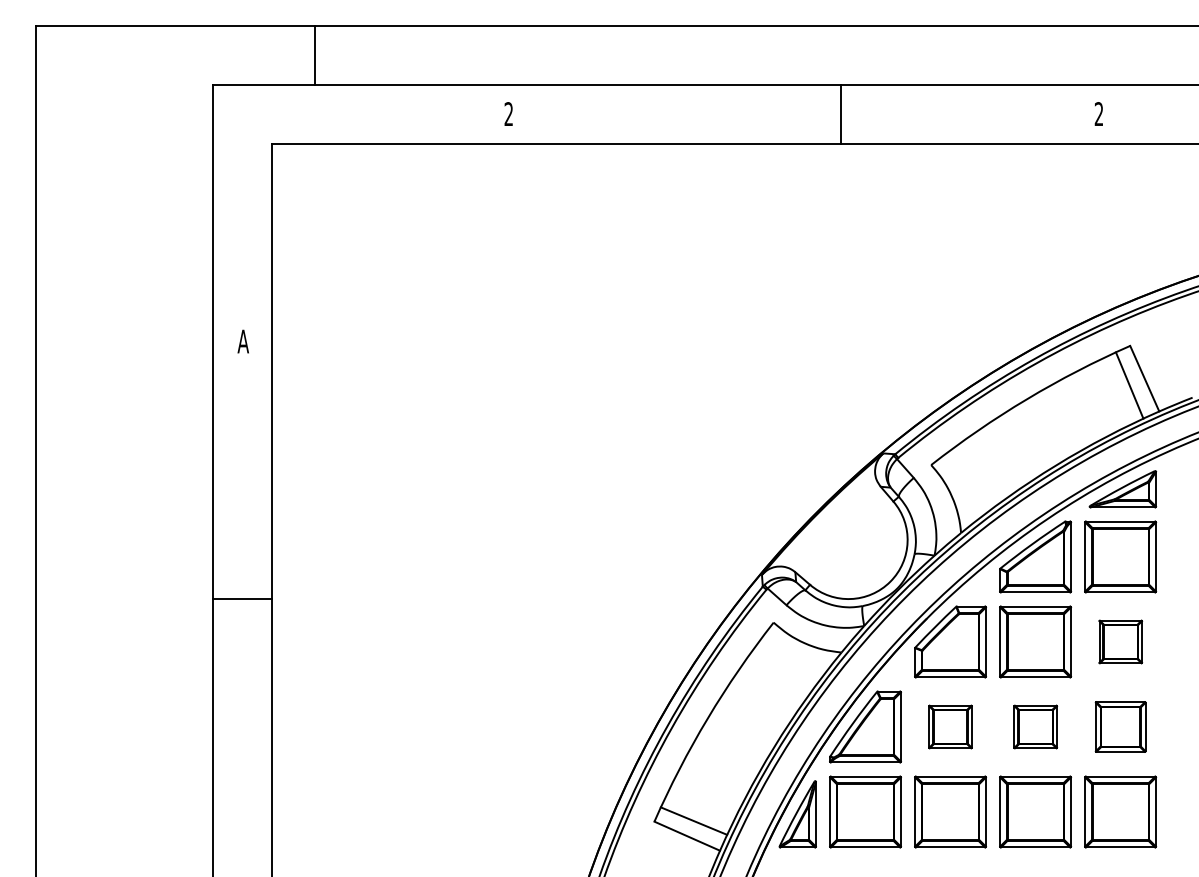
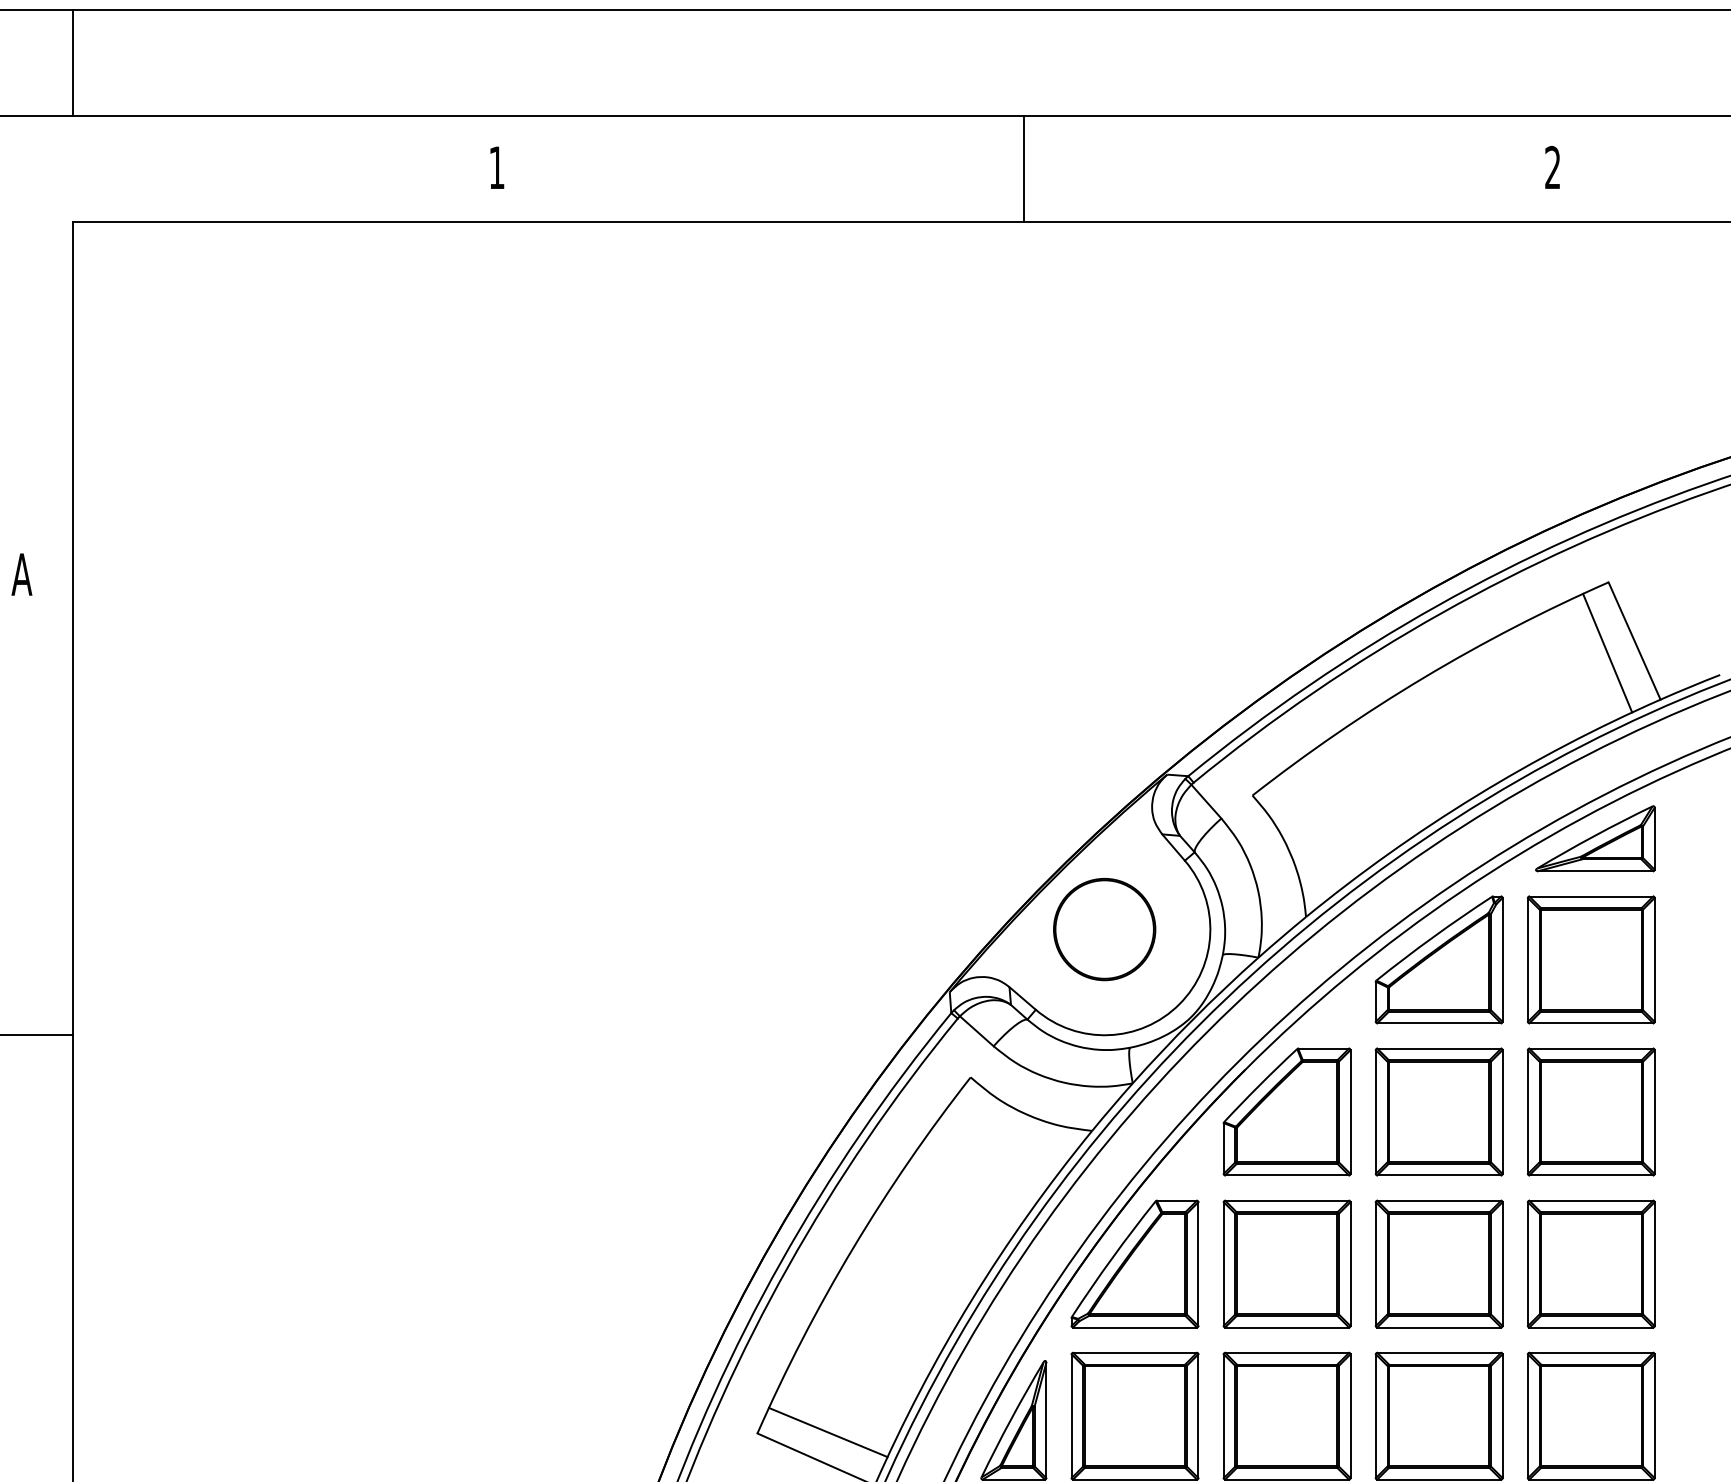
line: (315, 55) -> (74, 62), moved
text: (508, 113) -> (496, 166), 2 -> 1
line: (840, 114) -> (1024, 168), moved
part: (848, 539) -> (1104, 928), added
part: (1120, 641) -> (1591, 1111), size x1.67
part: (950, 726) -> (1287, 1263), size x1.67
part: (1035, 726) -> (1439, 1263), size x1.67
part: (1120, 726) -> (1591, 1263), size x1.43

